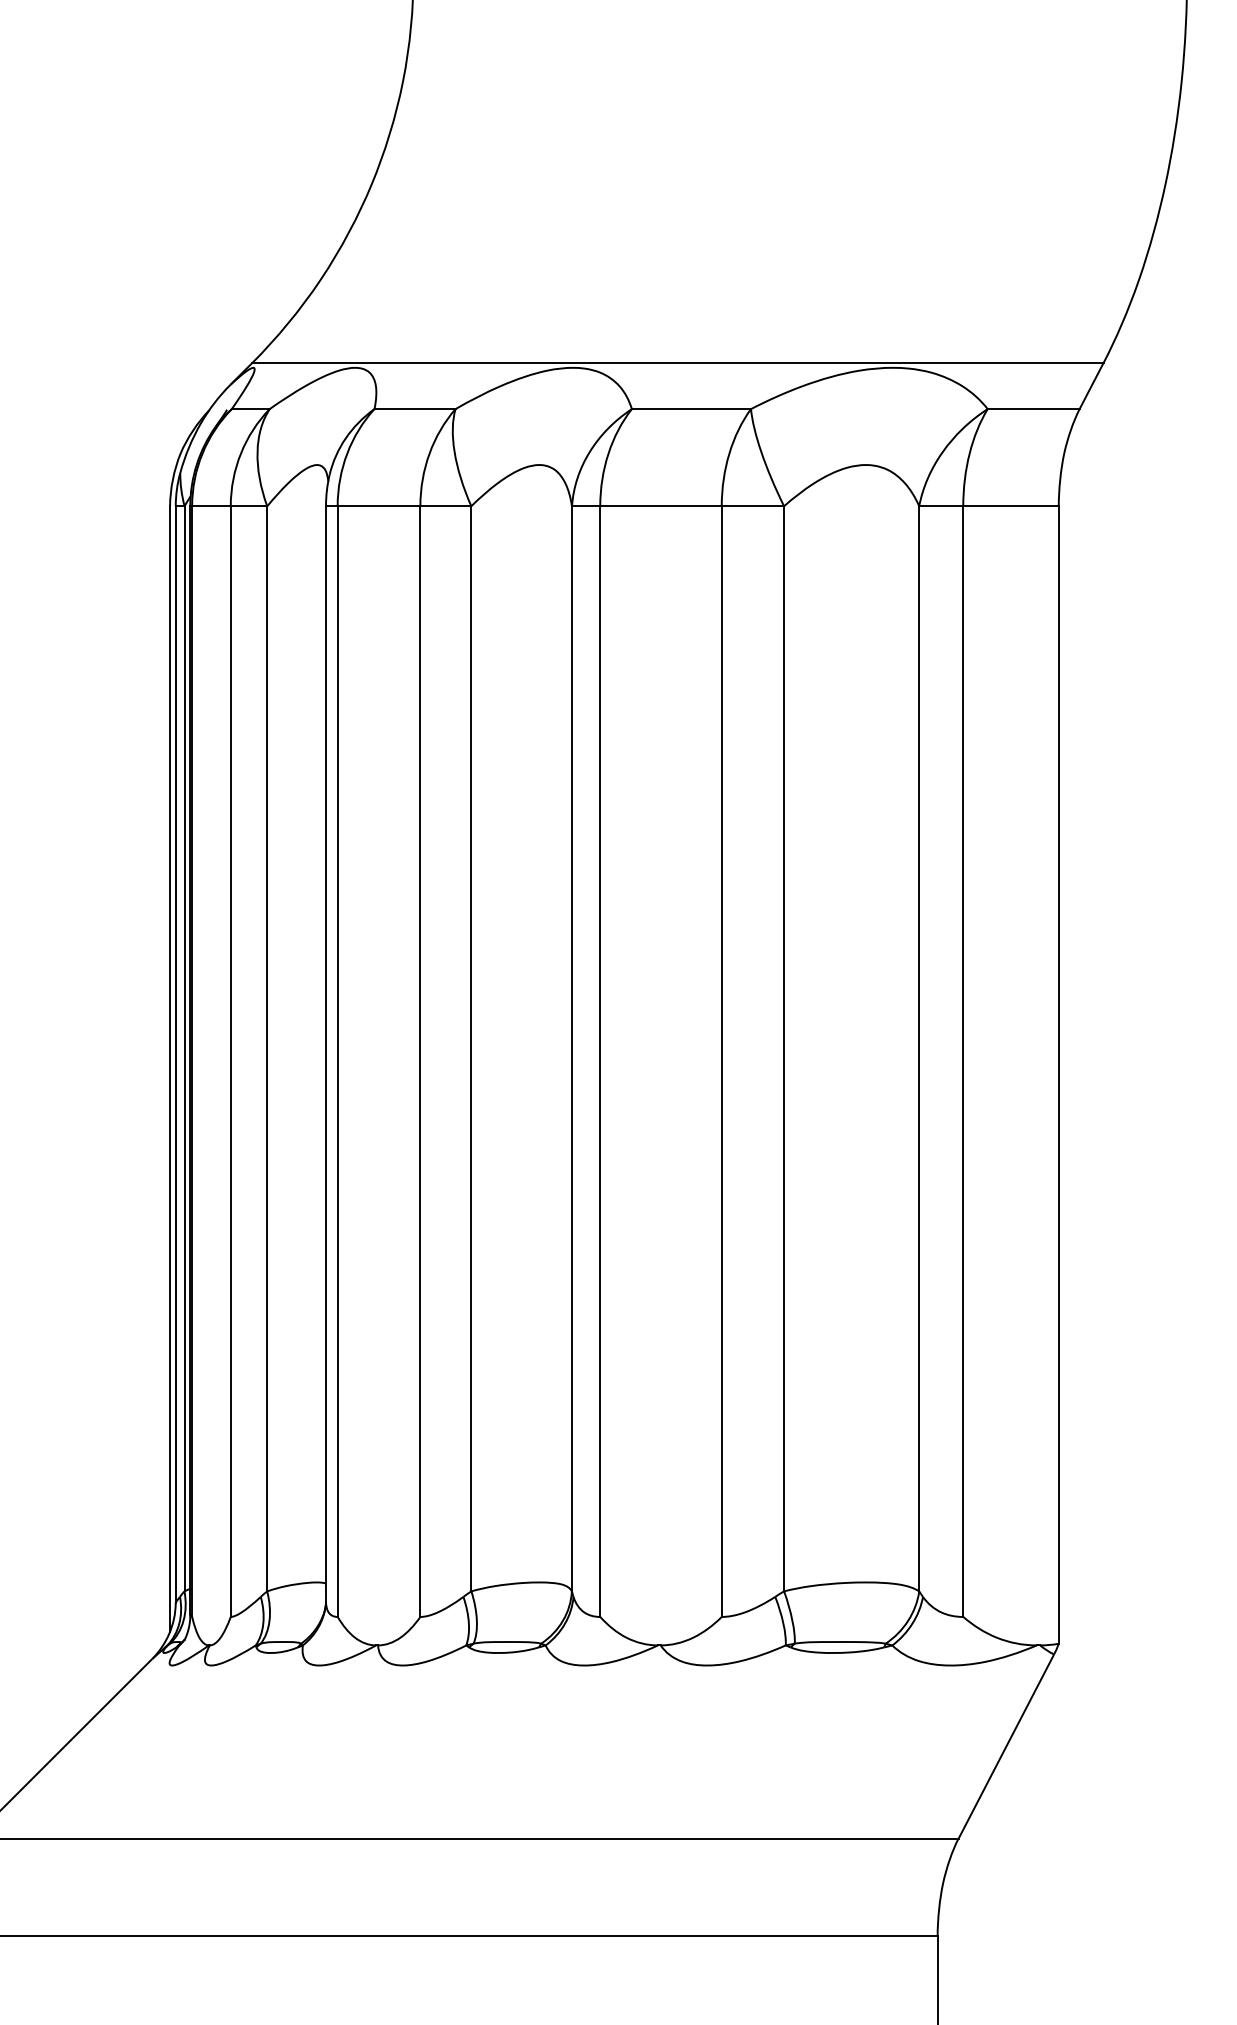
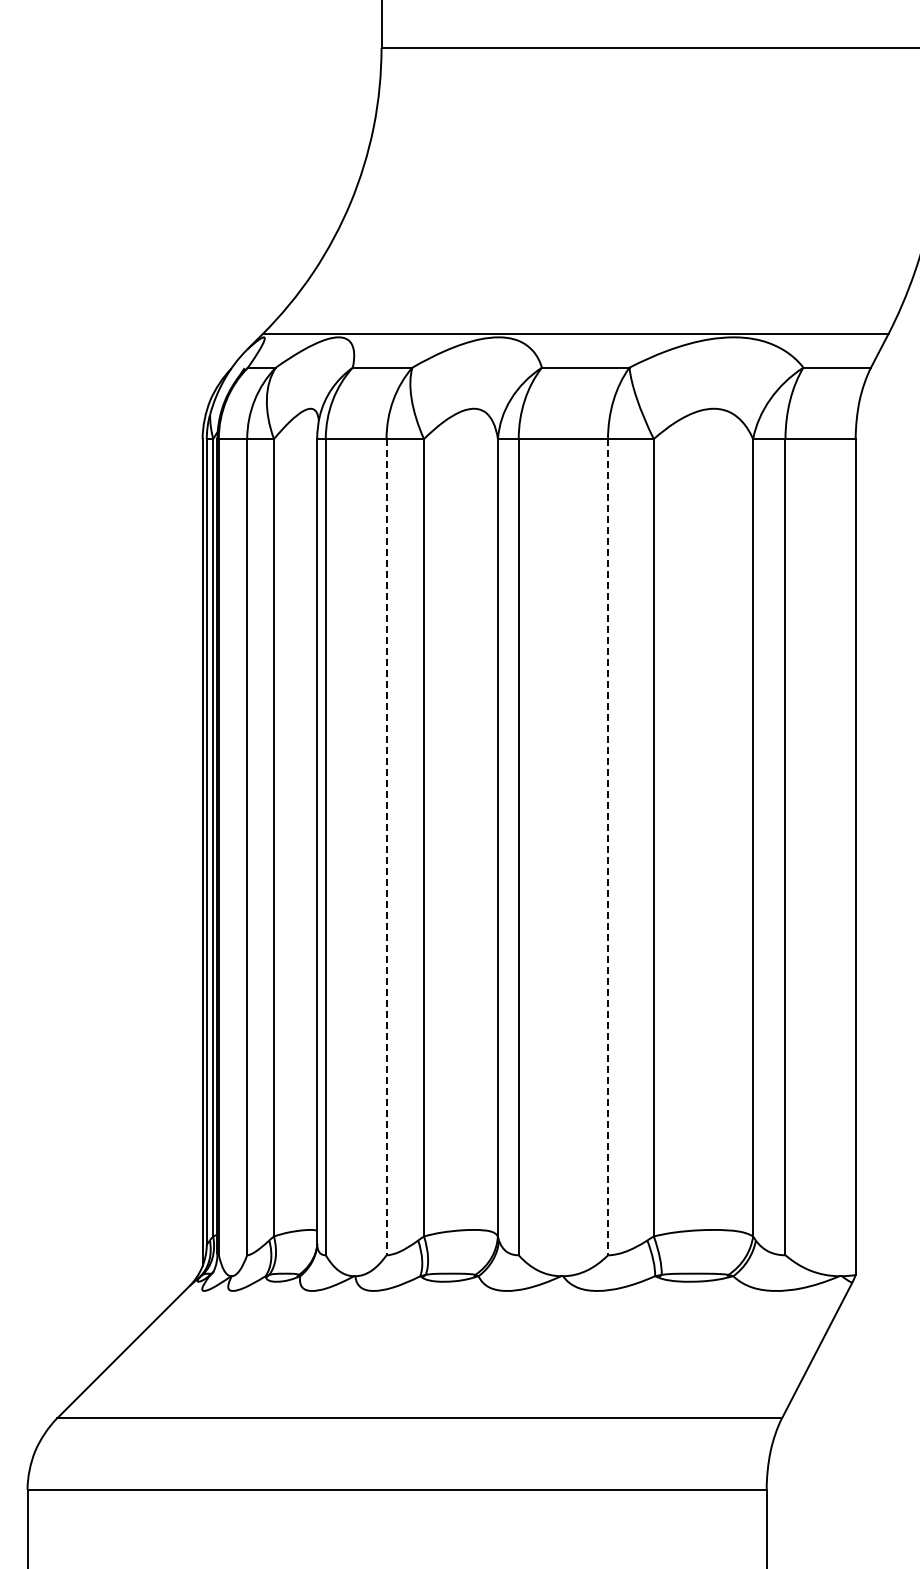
line: (420, 1062) -> (386, 847), solid -> dashed
line: (722, 1062) -> (608, 847), solid -> dashed

